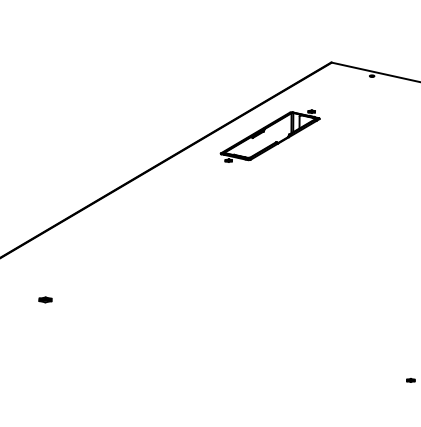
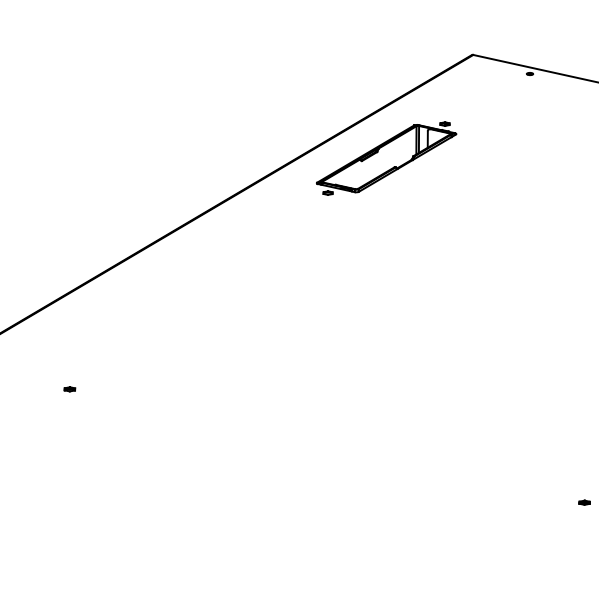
part: (45, 300) -> (69, 389), size x0.62

